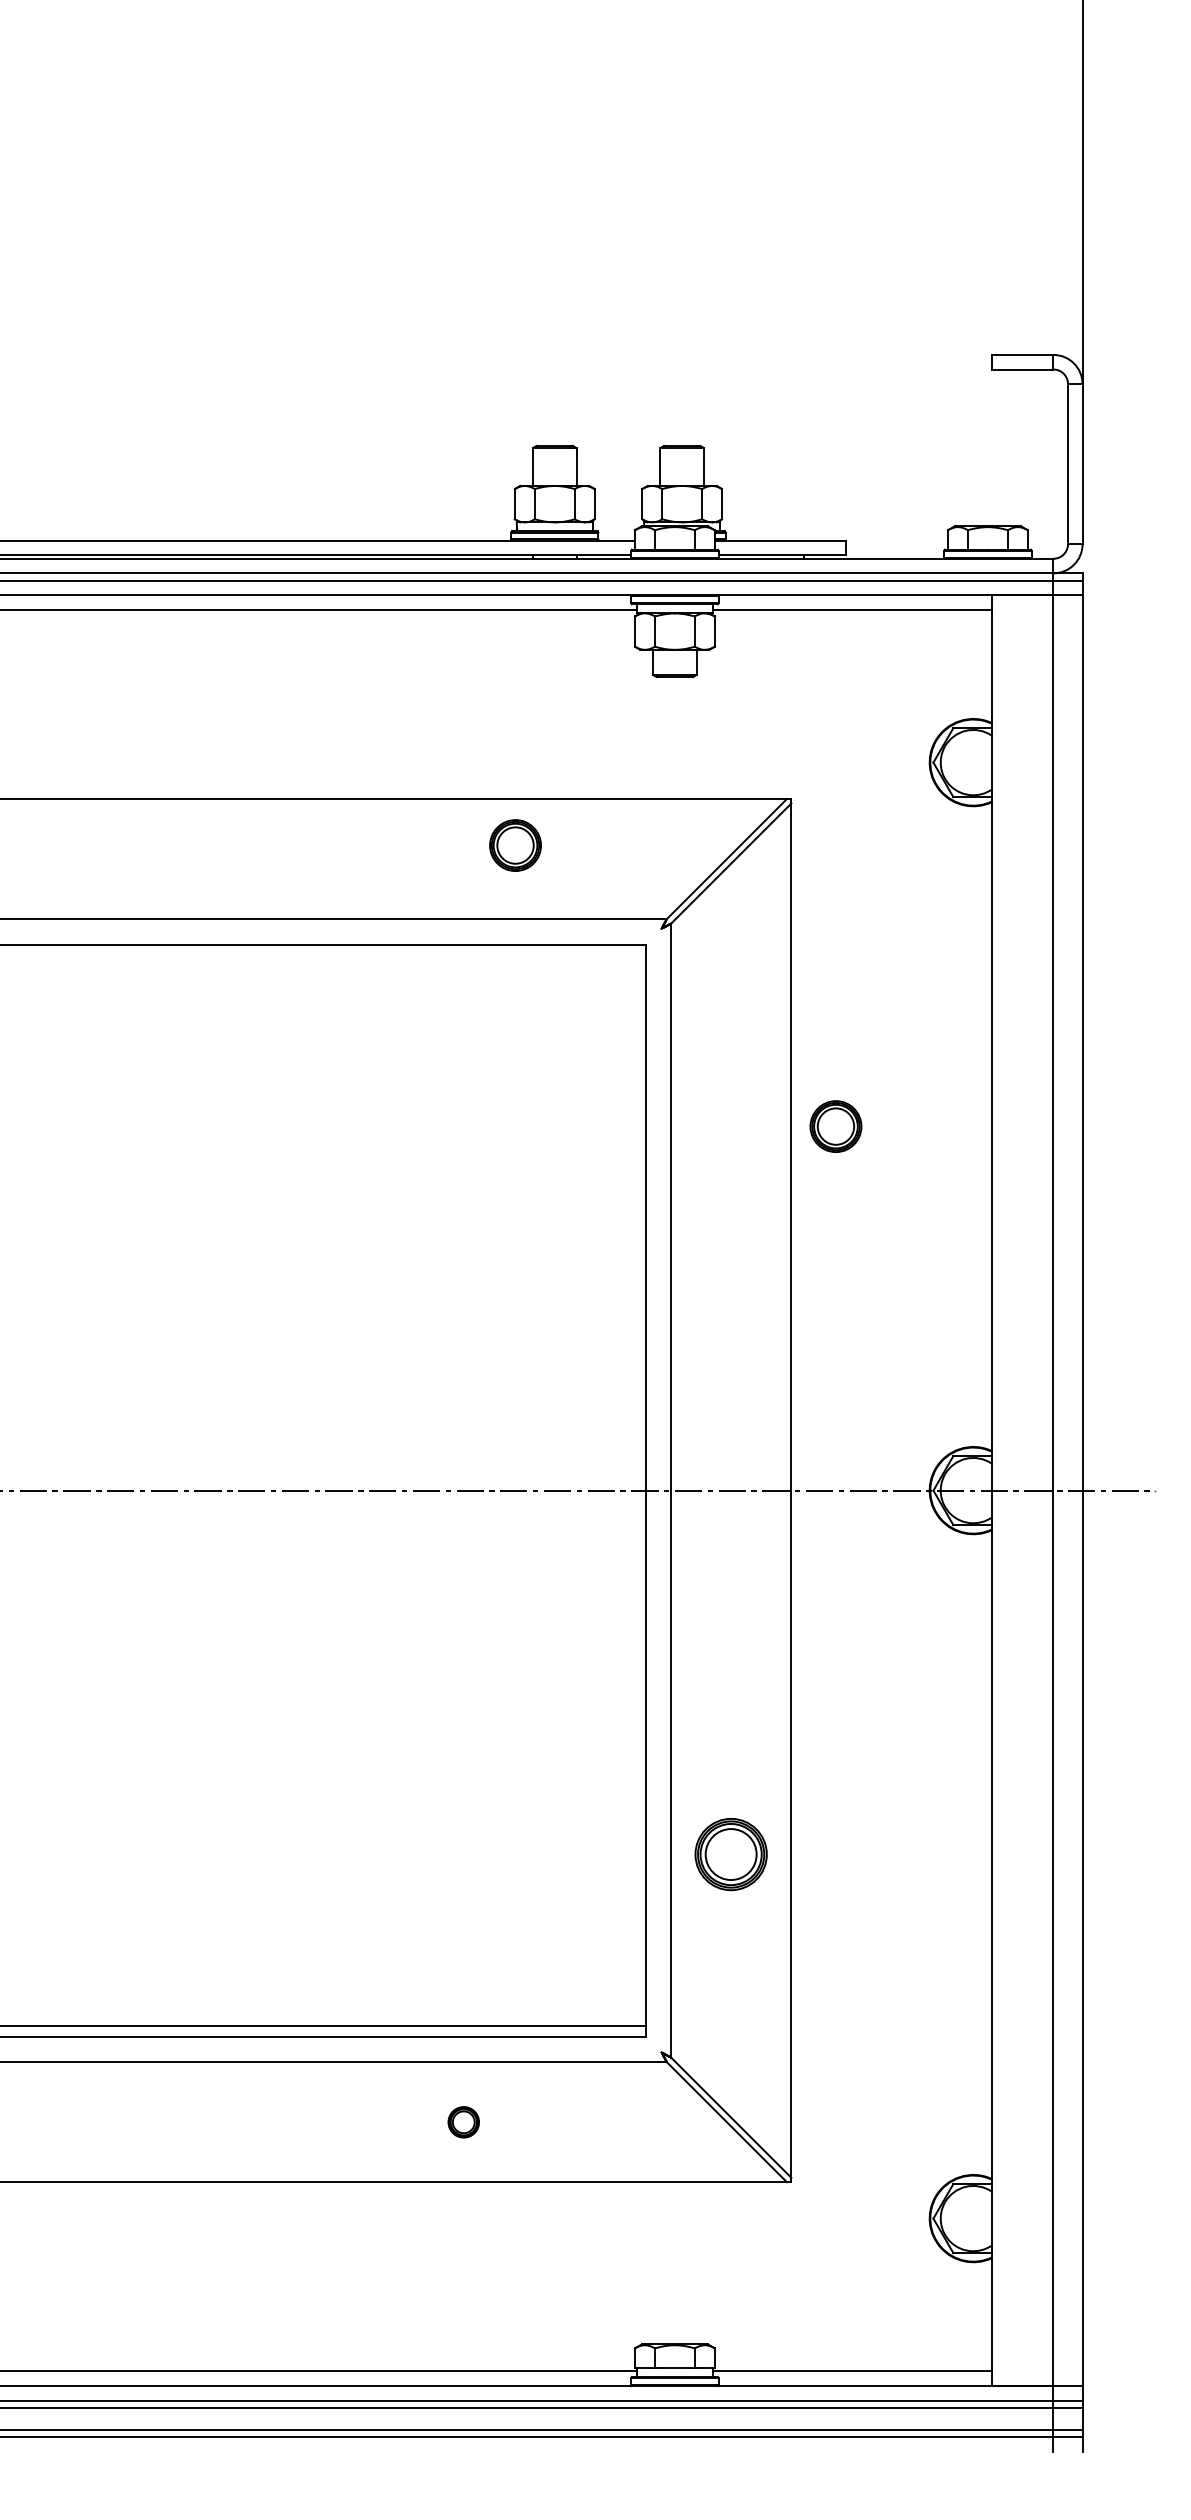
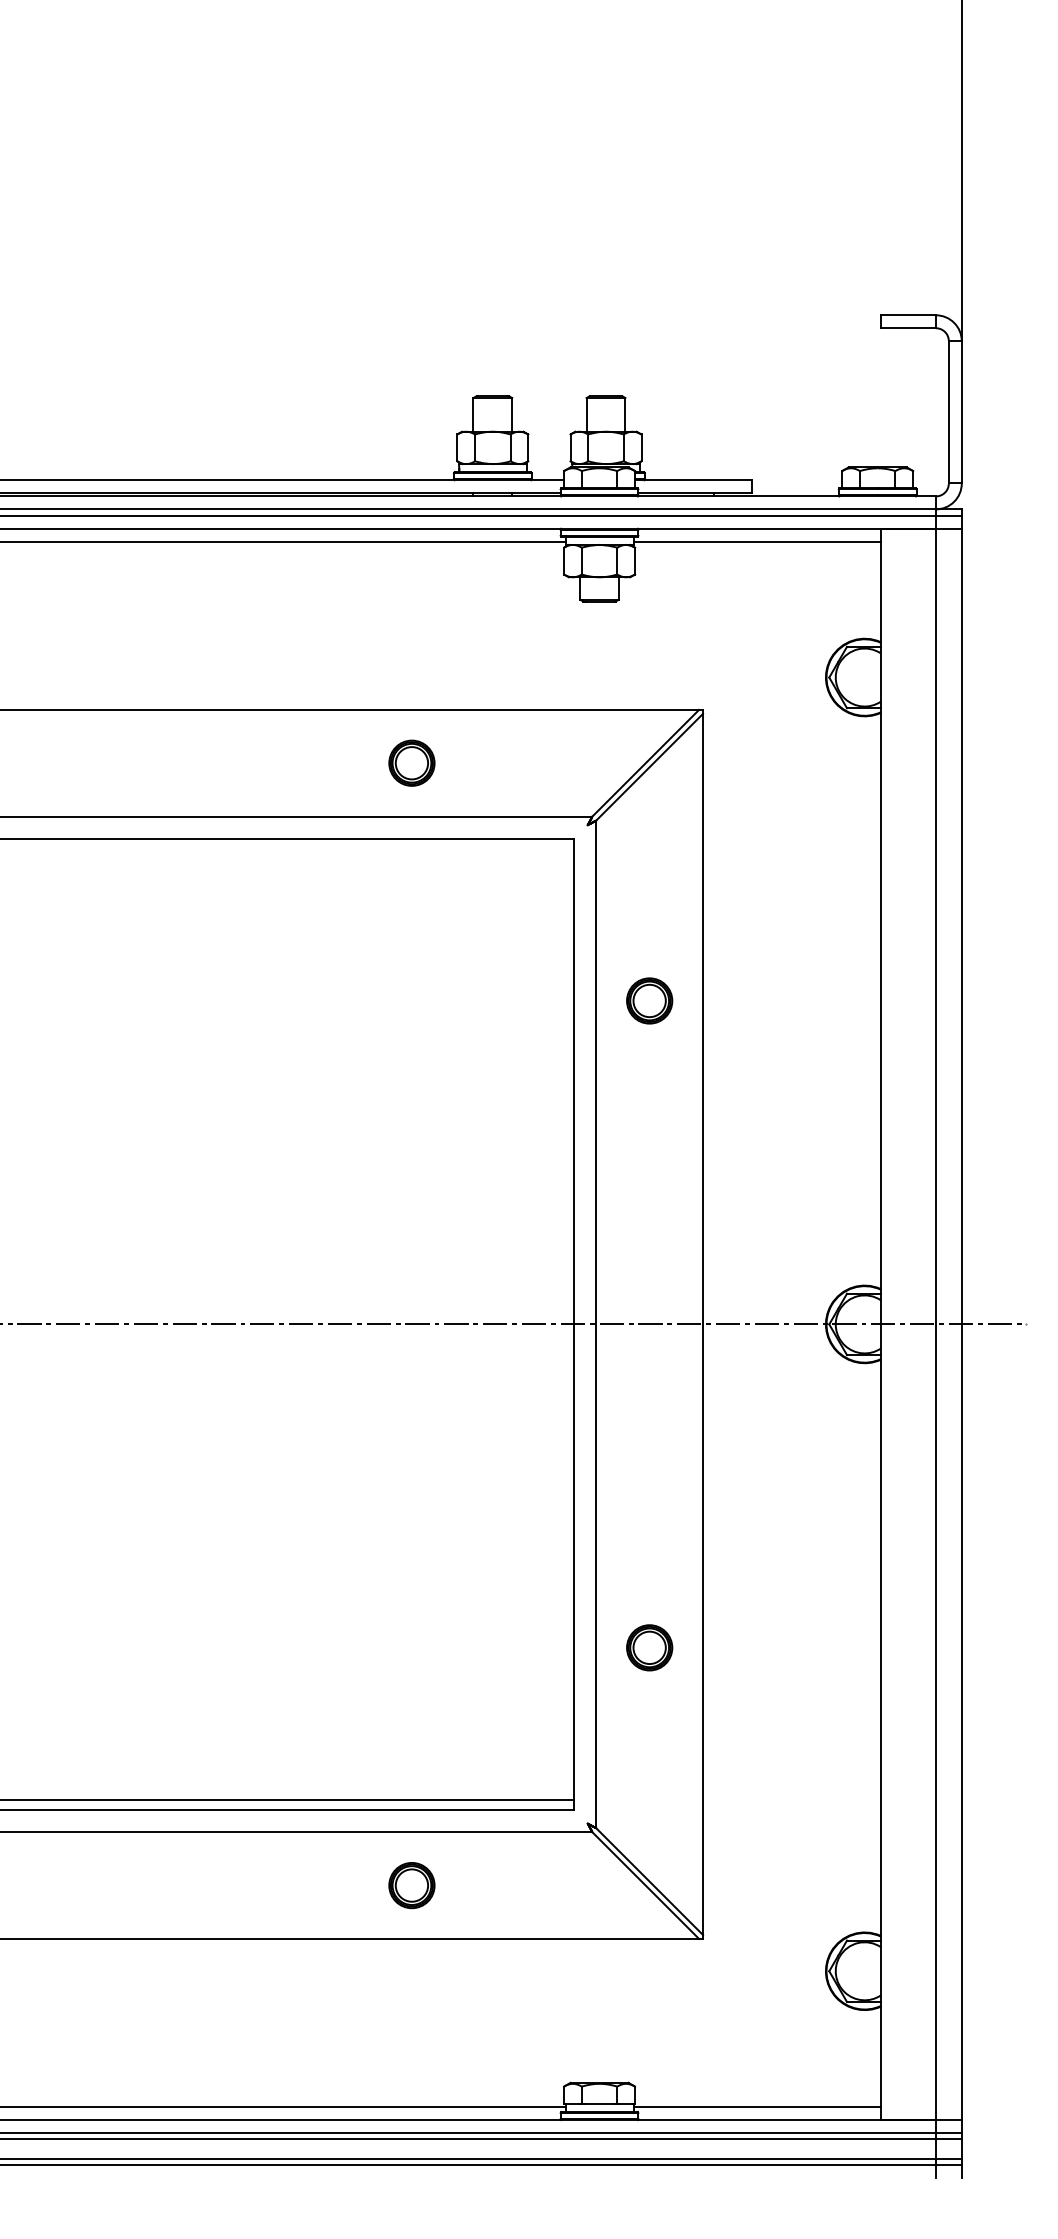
part: (515, 844) -> (411, 762), moved
part: (835, 1126) -> (649, 1000), moved
part: (731, 1854) -> (649, 1647), size x0.71
part: (463, 2122) -> (411, 1885), size x1.67

